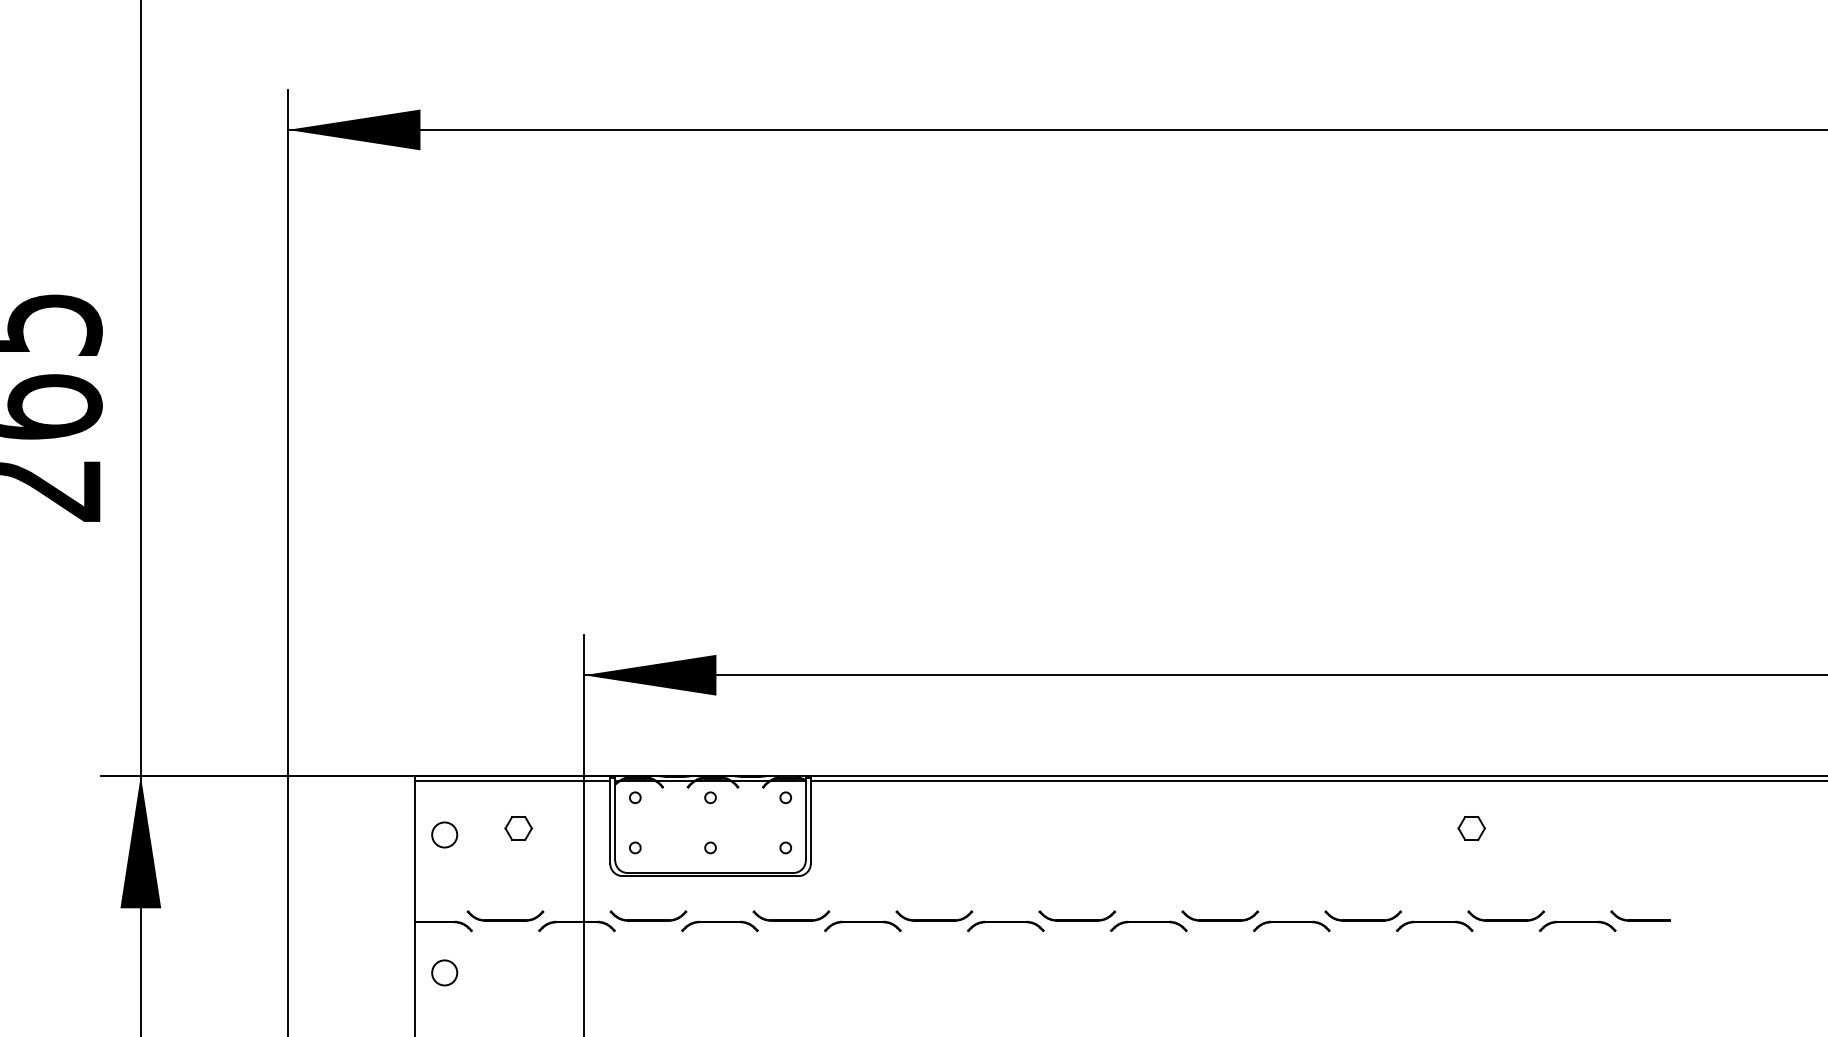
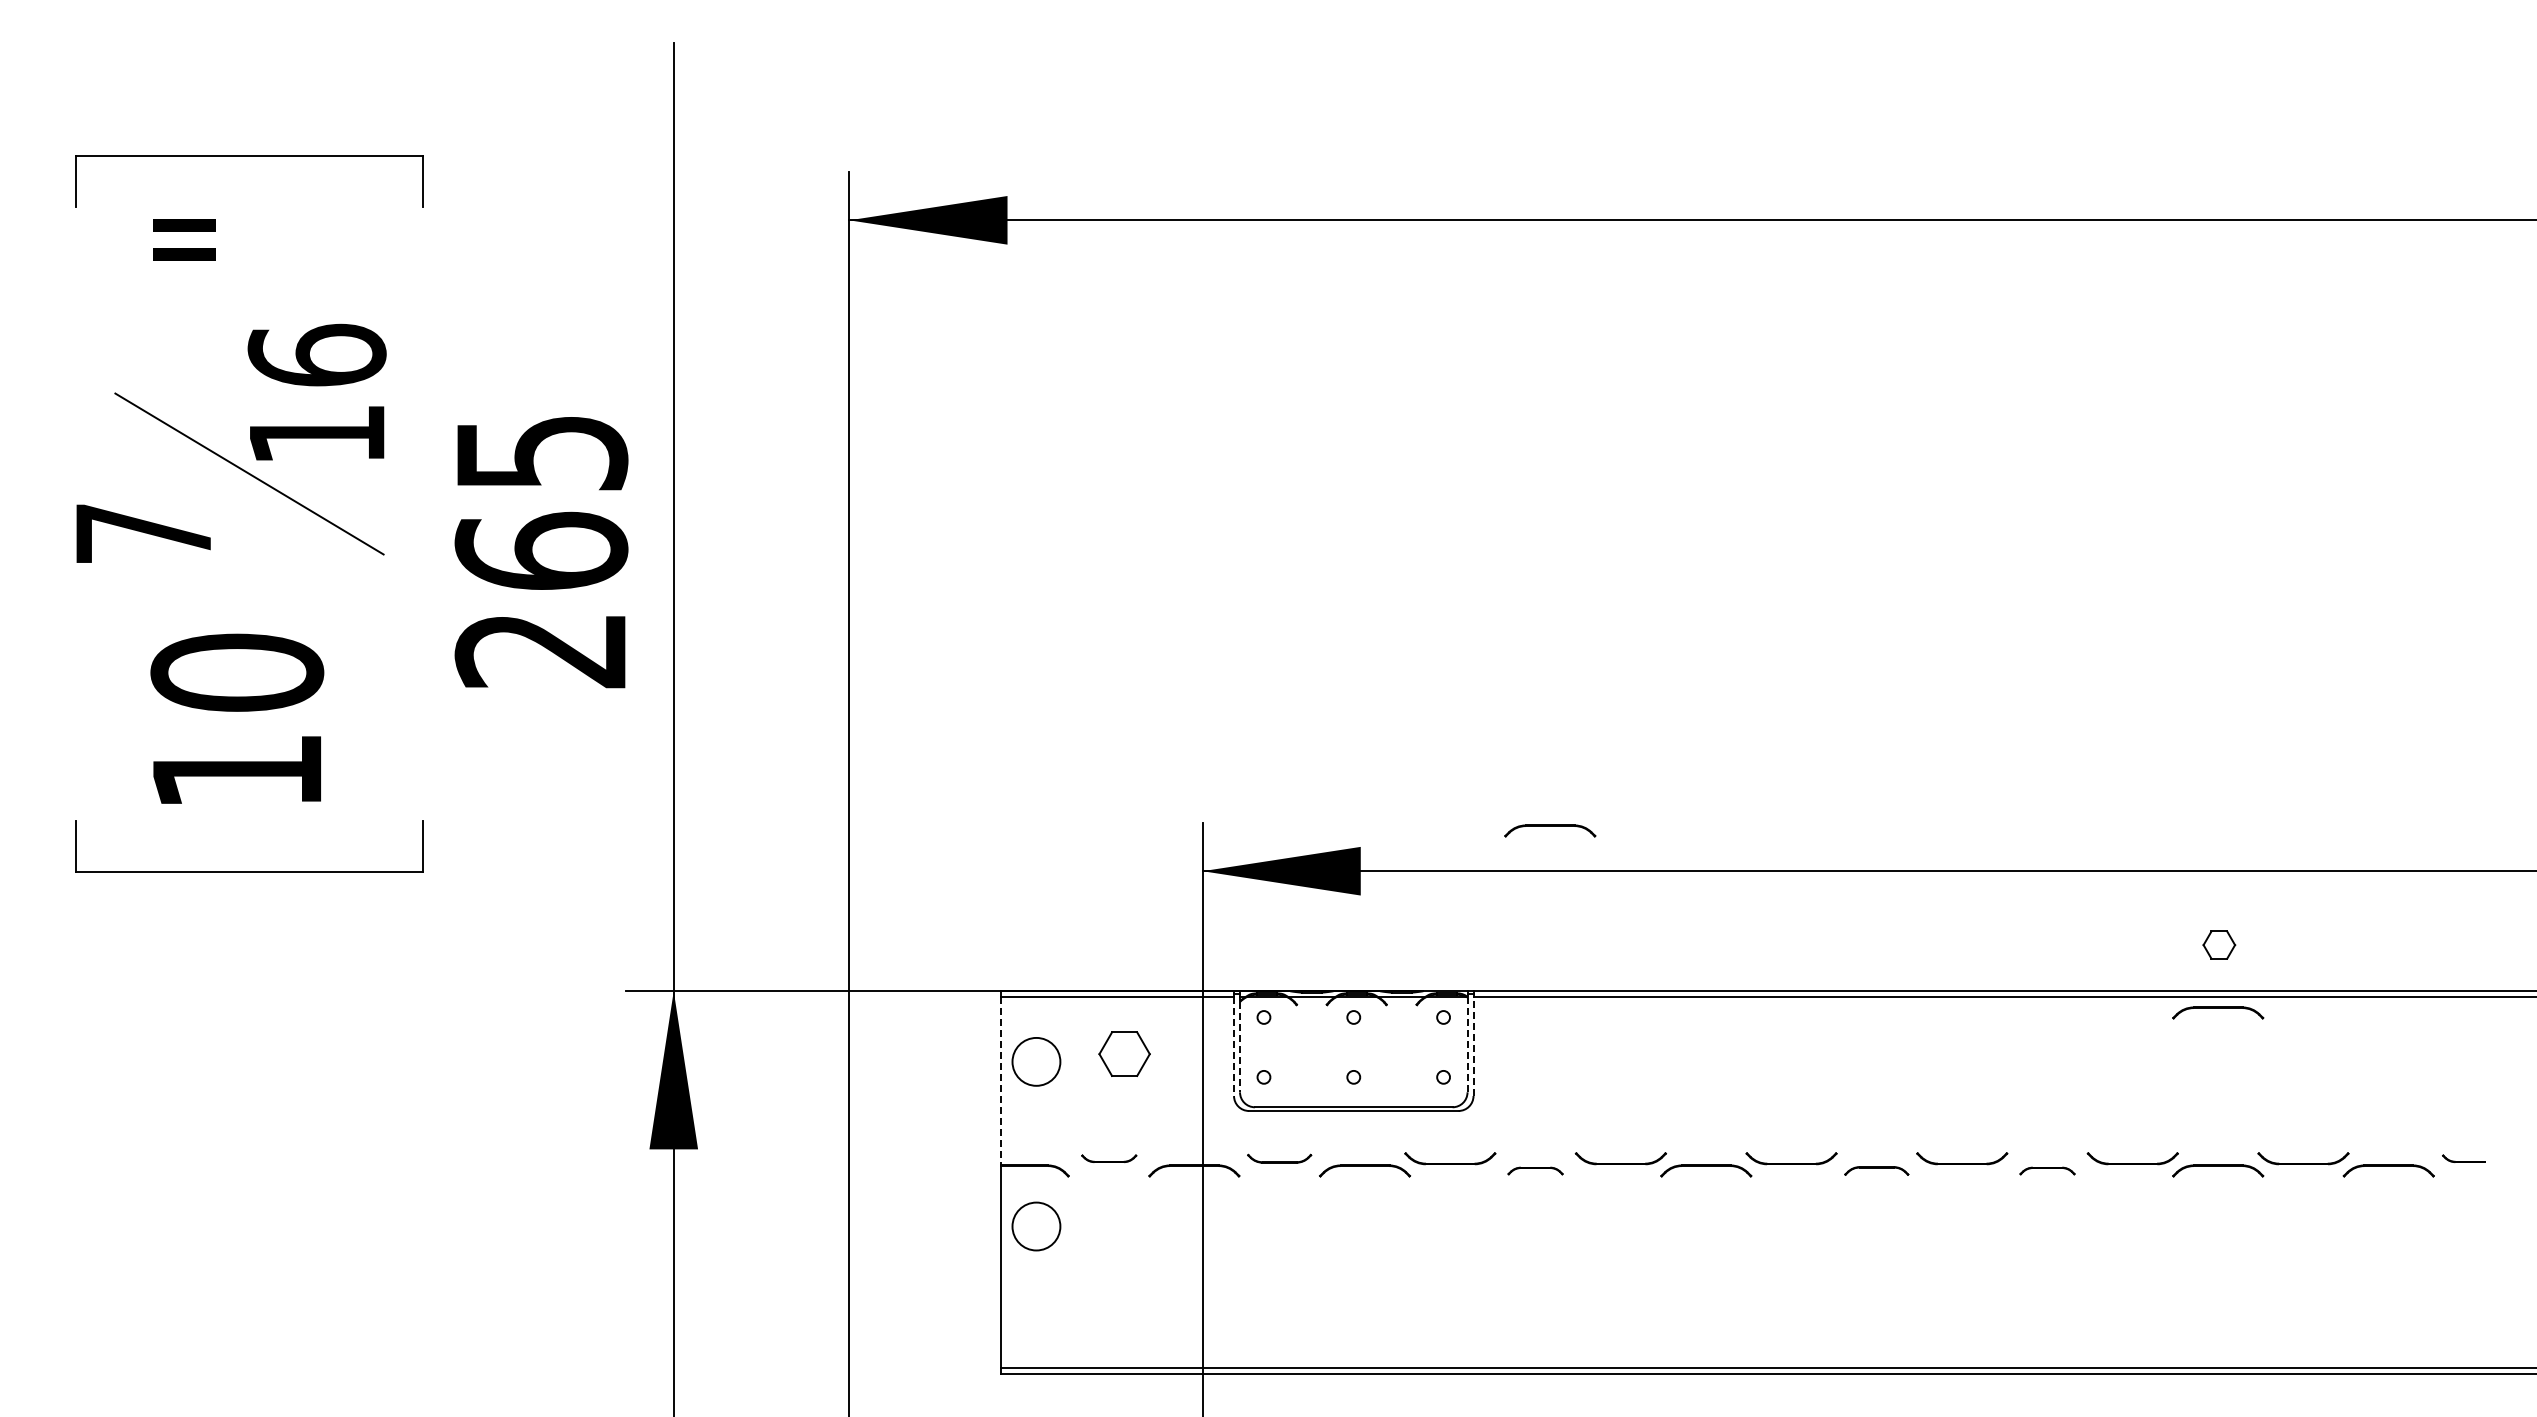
part: (875, 641) -> (1550, 830), added
part: (1435, 793) -> (2218, 1012), added
line: (805, 820) -> (1467, 1044), solid -> dashed
line: (610, 822) -> (1234, 1047), solid -> dashed
line: (615, 822) -> (1240, 1047), solid -> dashed
line: (810, 822) -> (1473, 1046), solid -> dashed
part: (518, 827) -> (1124, 1053), size x1.6
part: (1471, 827) -> (2219, 944), moved
circle: (444, 834) -> (1036, 1061), size x1.6
line: (414, 851) -> (1000, 1081), solid -> dashed
part: (505, 915) -> (1109, 1158), size x0.6
part: (648, 915) -> (1279, 1158), size x0.7
part: (1640, 915) -> (2463, 1158), size x0.6
part: (862, 925) -> (1535, 1170), size x0.6
part: (1148, 925) -> (1876, 1170), size x0.7
part: (1291, 925) -> (2047, 1170), size x0.6
circle: (444, 972) -> (1036, 1226), size x1.6

